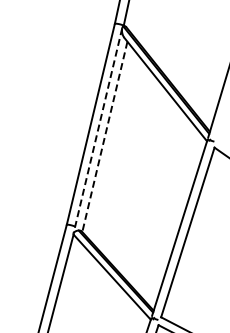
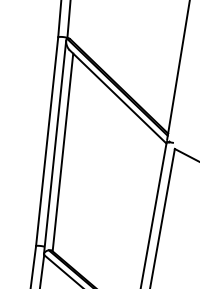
line: (97, 131) -> (54, 148), dashed -> solid
line: (104, 136) -> (62, 152), dashed -> solid

